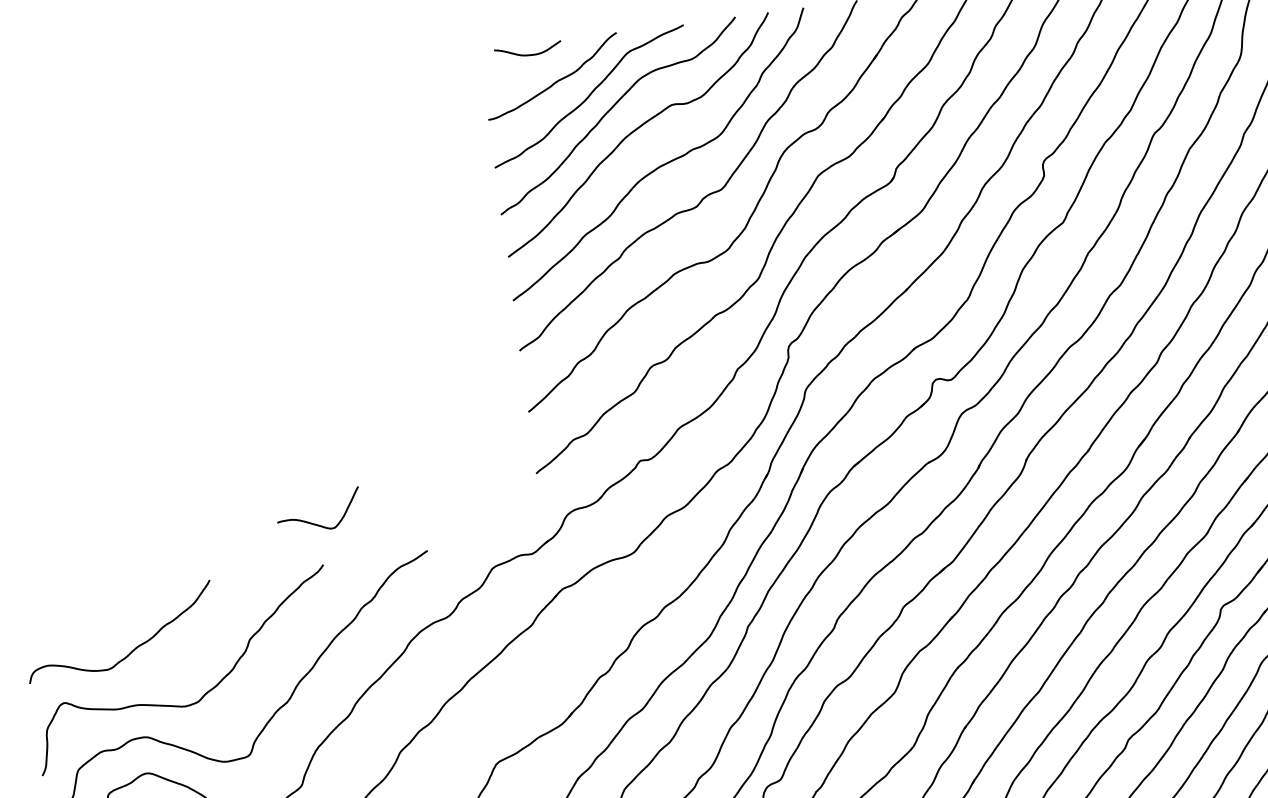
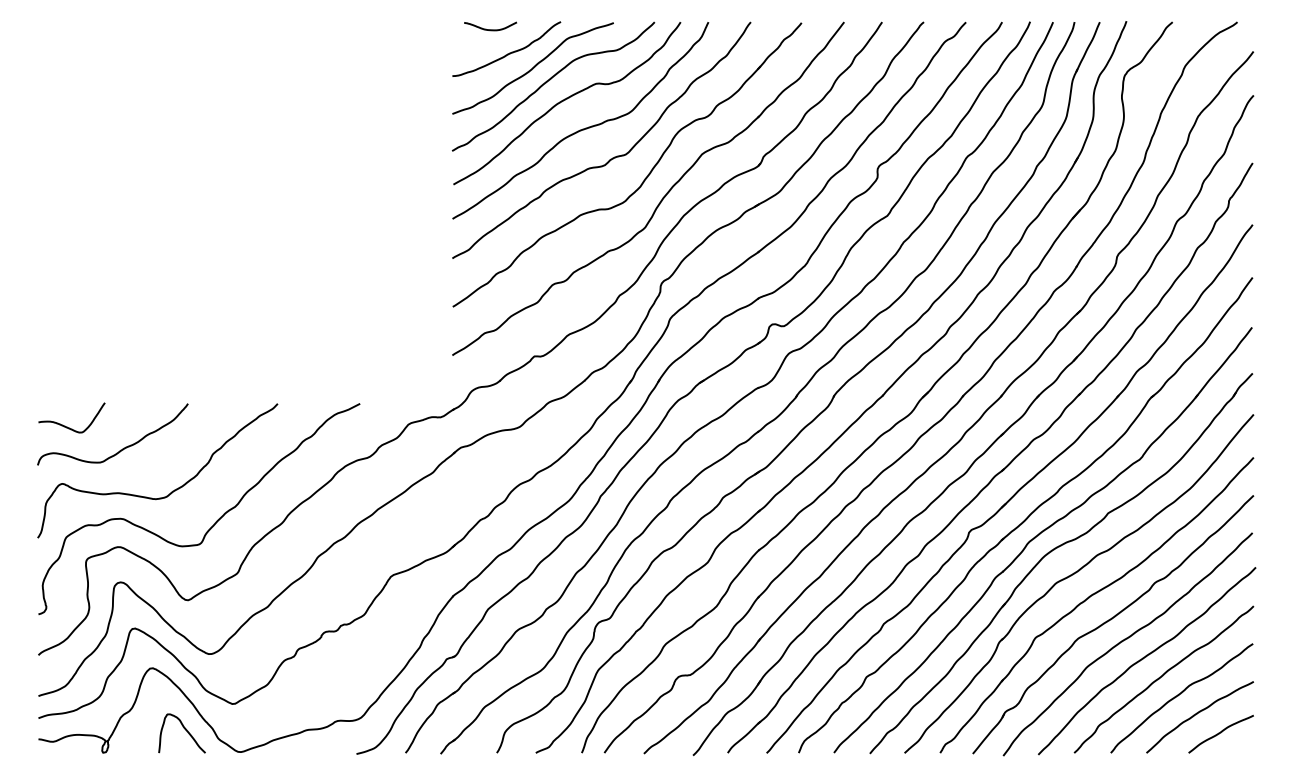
curve: (314, 523) -> (67, 426), moved

